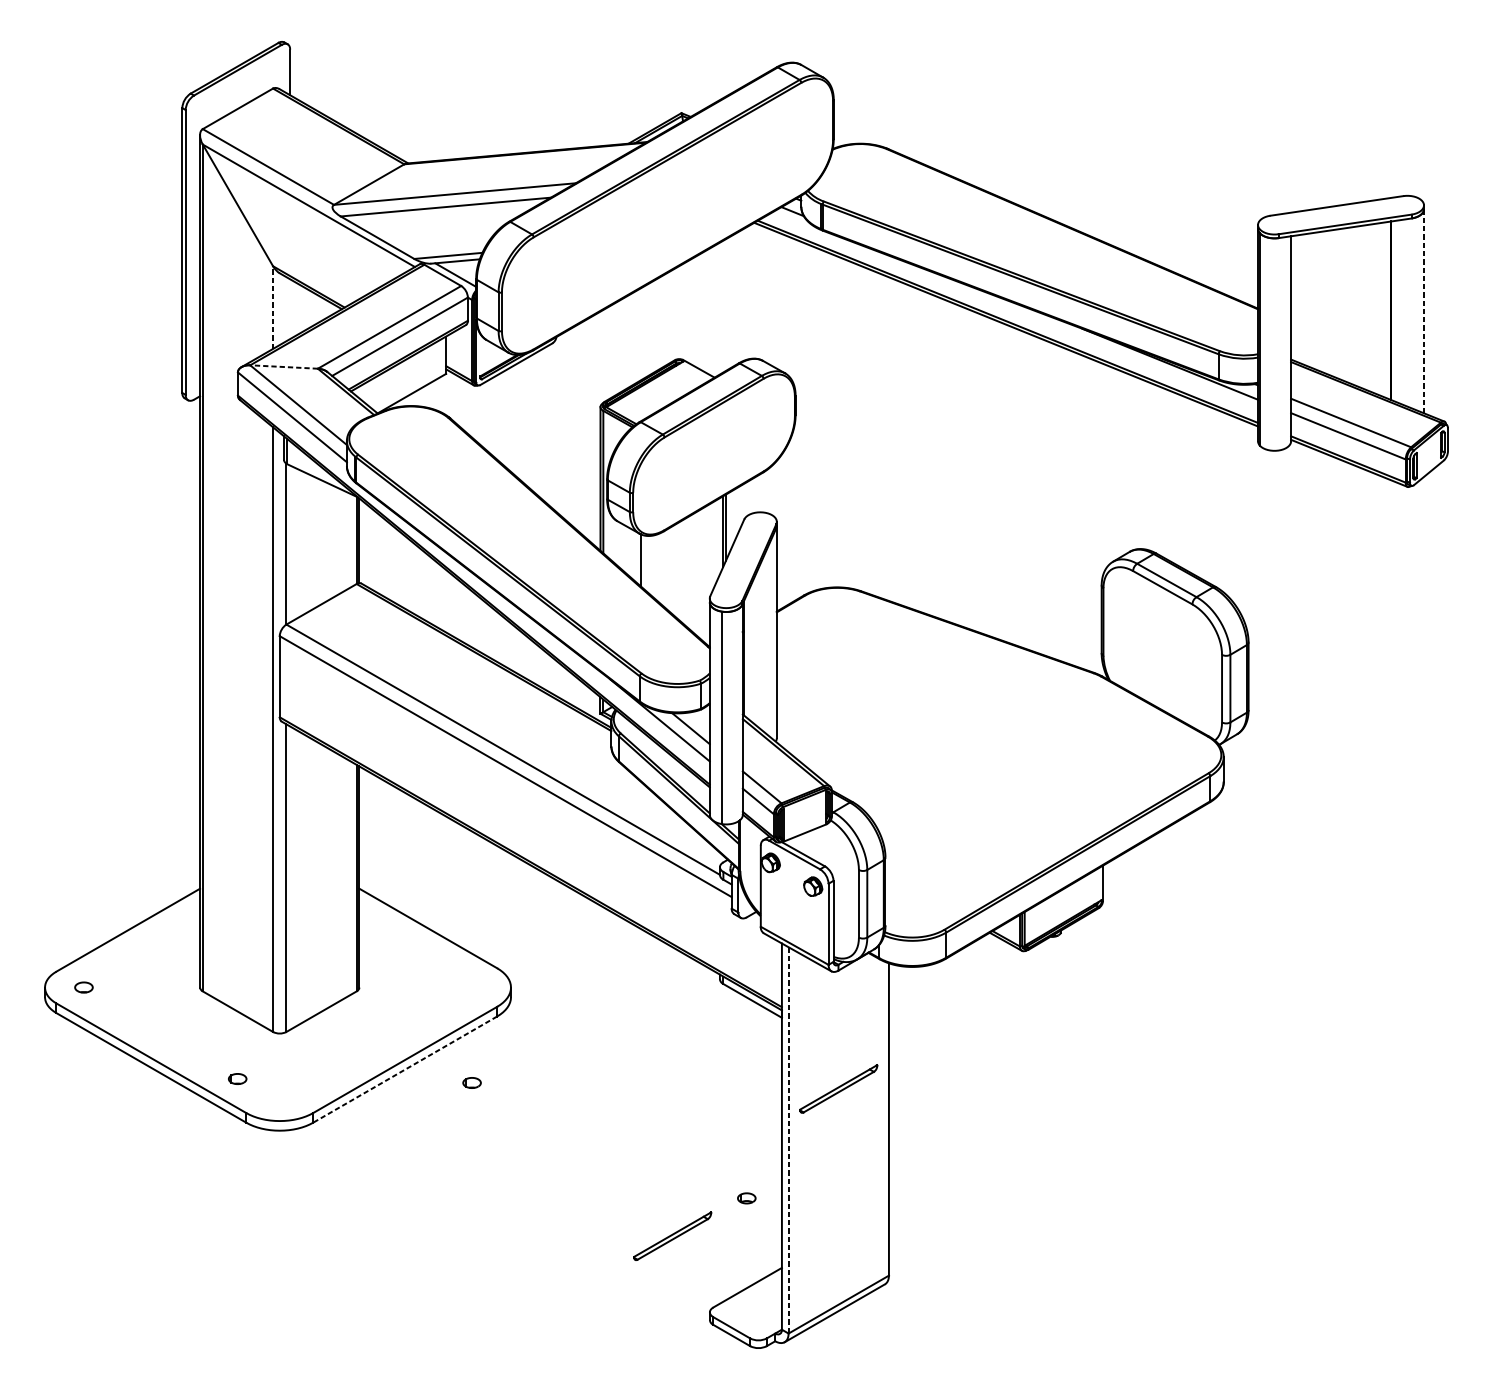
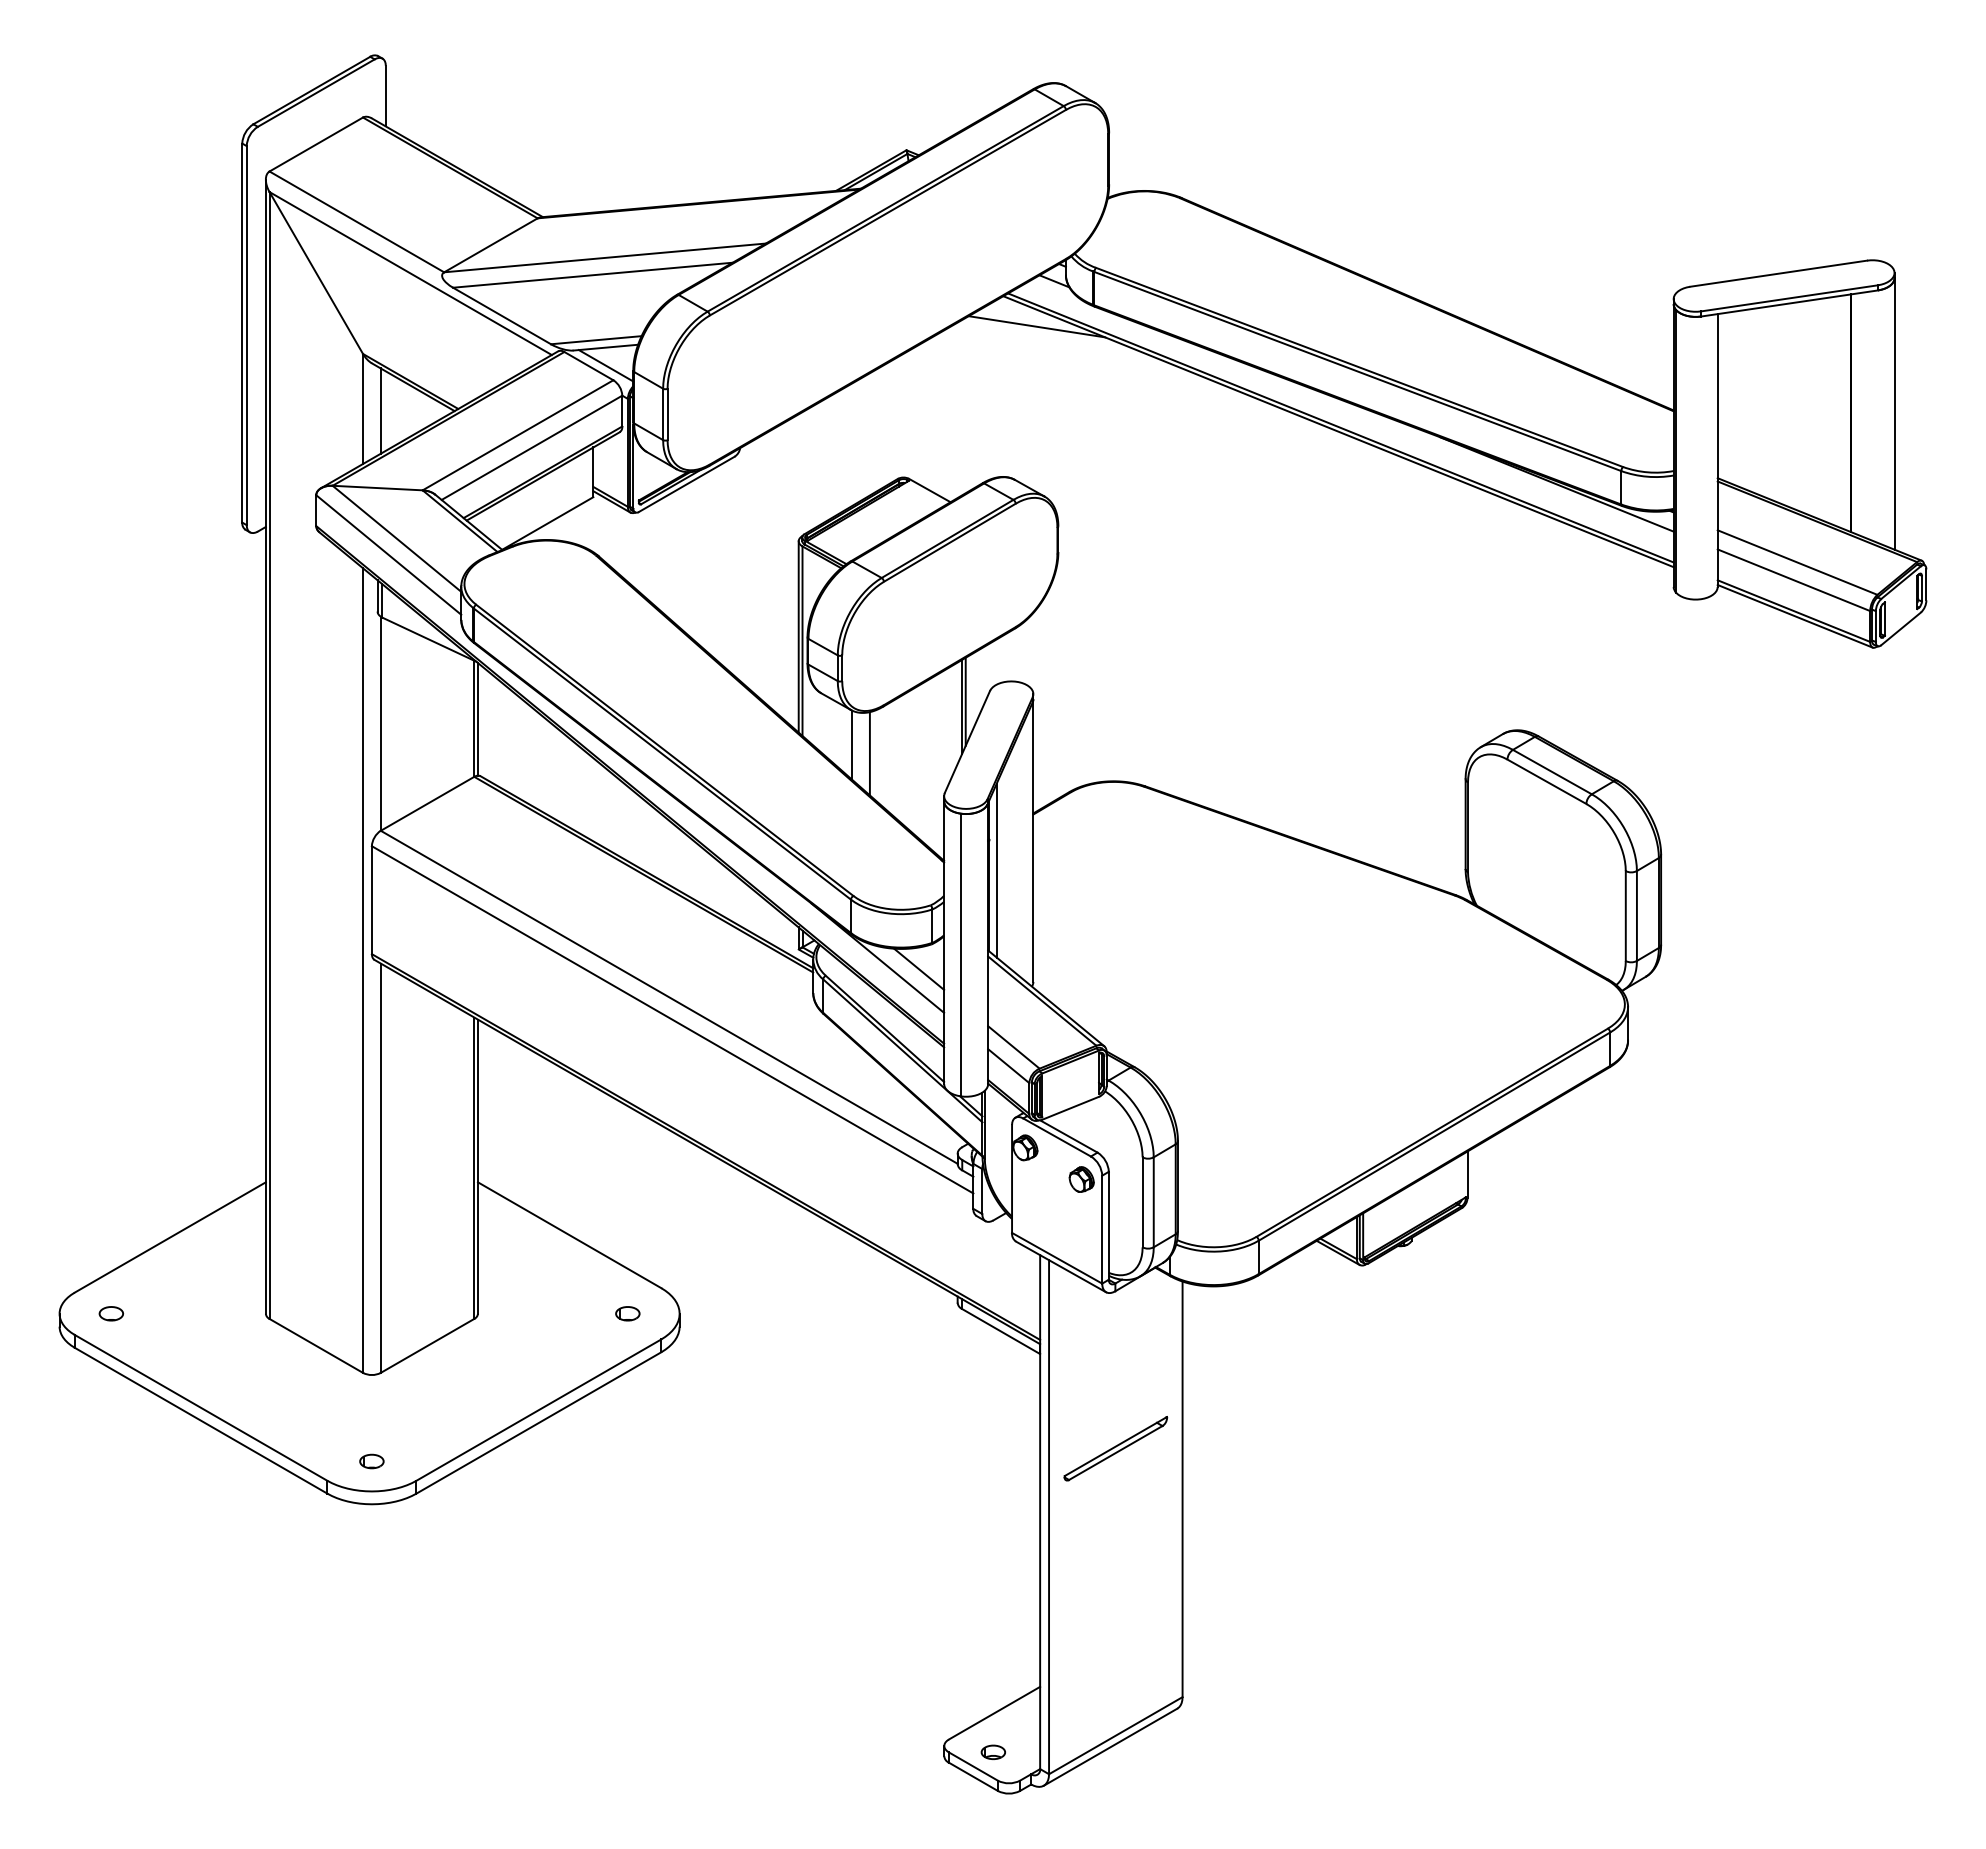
line: (779, 245) -> (1036, 326), added
line: (273, 307) -> (363, 408), dashed -> solid
line: (286, 308) -> (380, 410), added
line: (1423, 310) -> (1894, 413), dashed -> solid
line: (283, 367) -> (377, 488), dashed -> solid
line: (653, 566) -> (869, 753), added
line: (749, 654) -> (996, 870), added
line: (404, 1069) -> (538, 1423), dashed -> solid
part: (237, 1079) -> (371, 1461), moved
part: (471, 1082) -> (627, 1313), moved
line: (788, 1140) -> (1049, 1517), dashed -> solid
part: (746, 1197) -> (992, 1751), moved
part: (672, 1236) -> (894, 1644), removed

